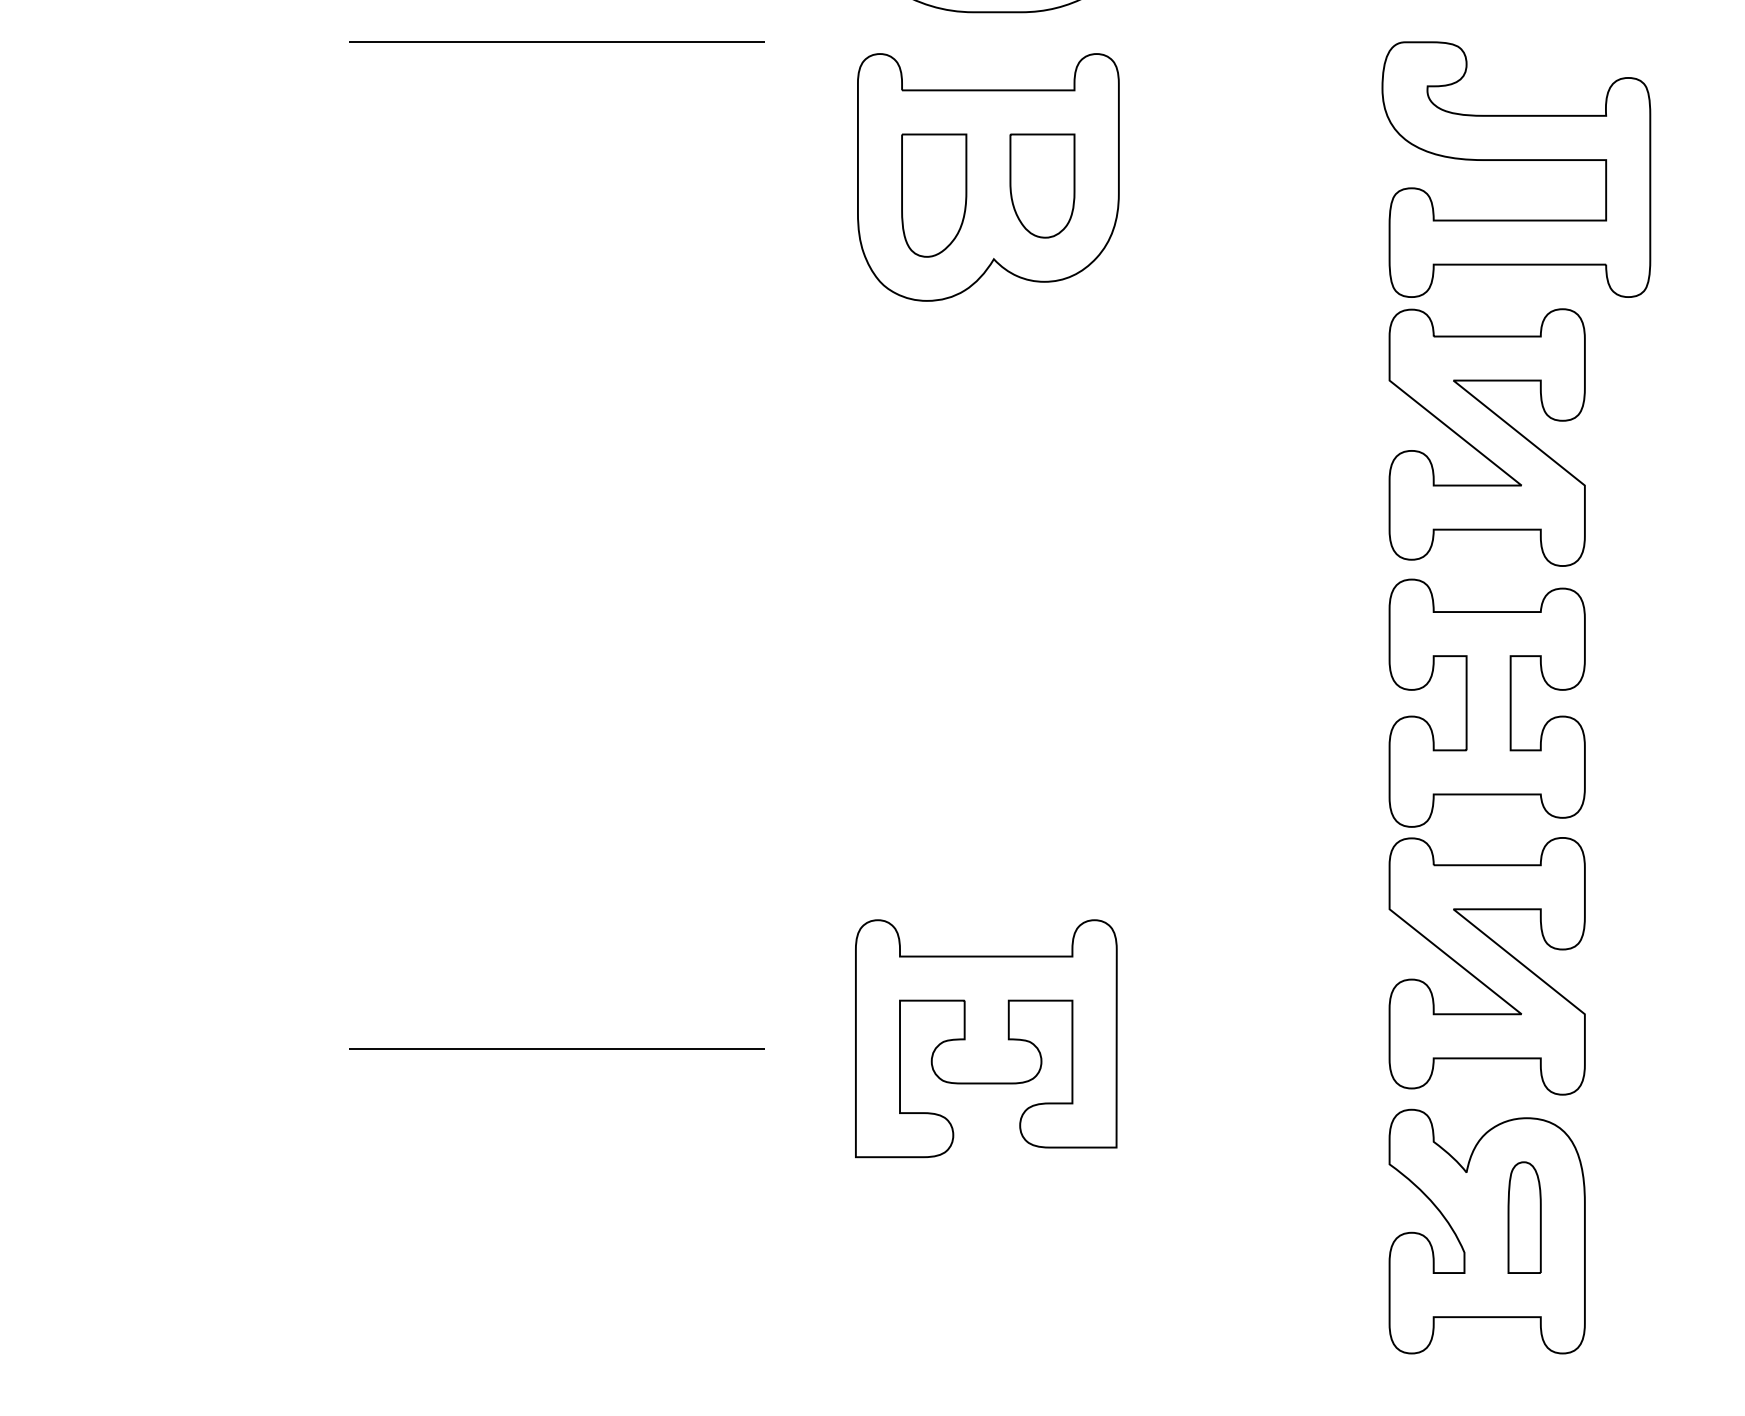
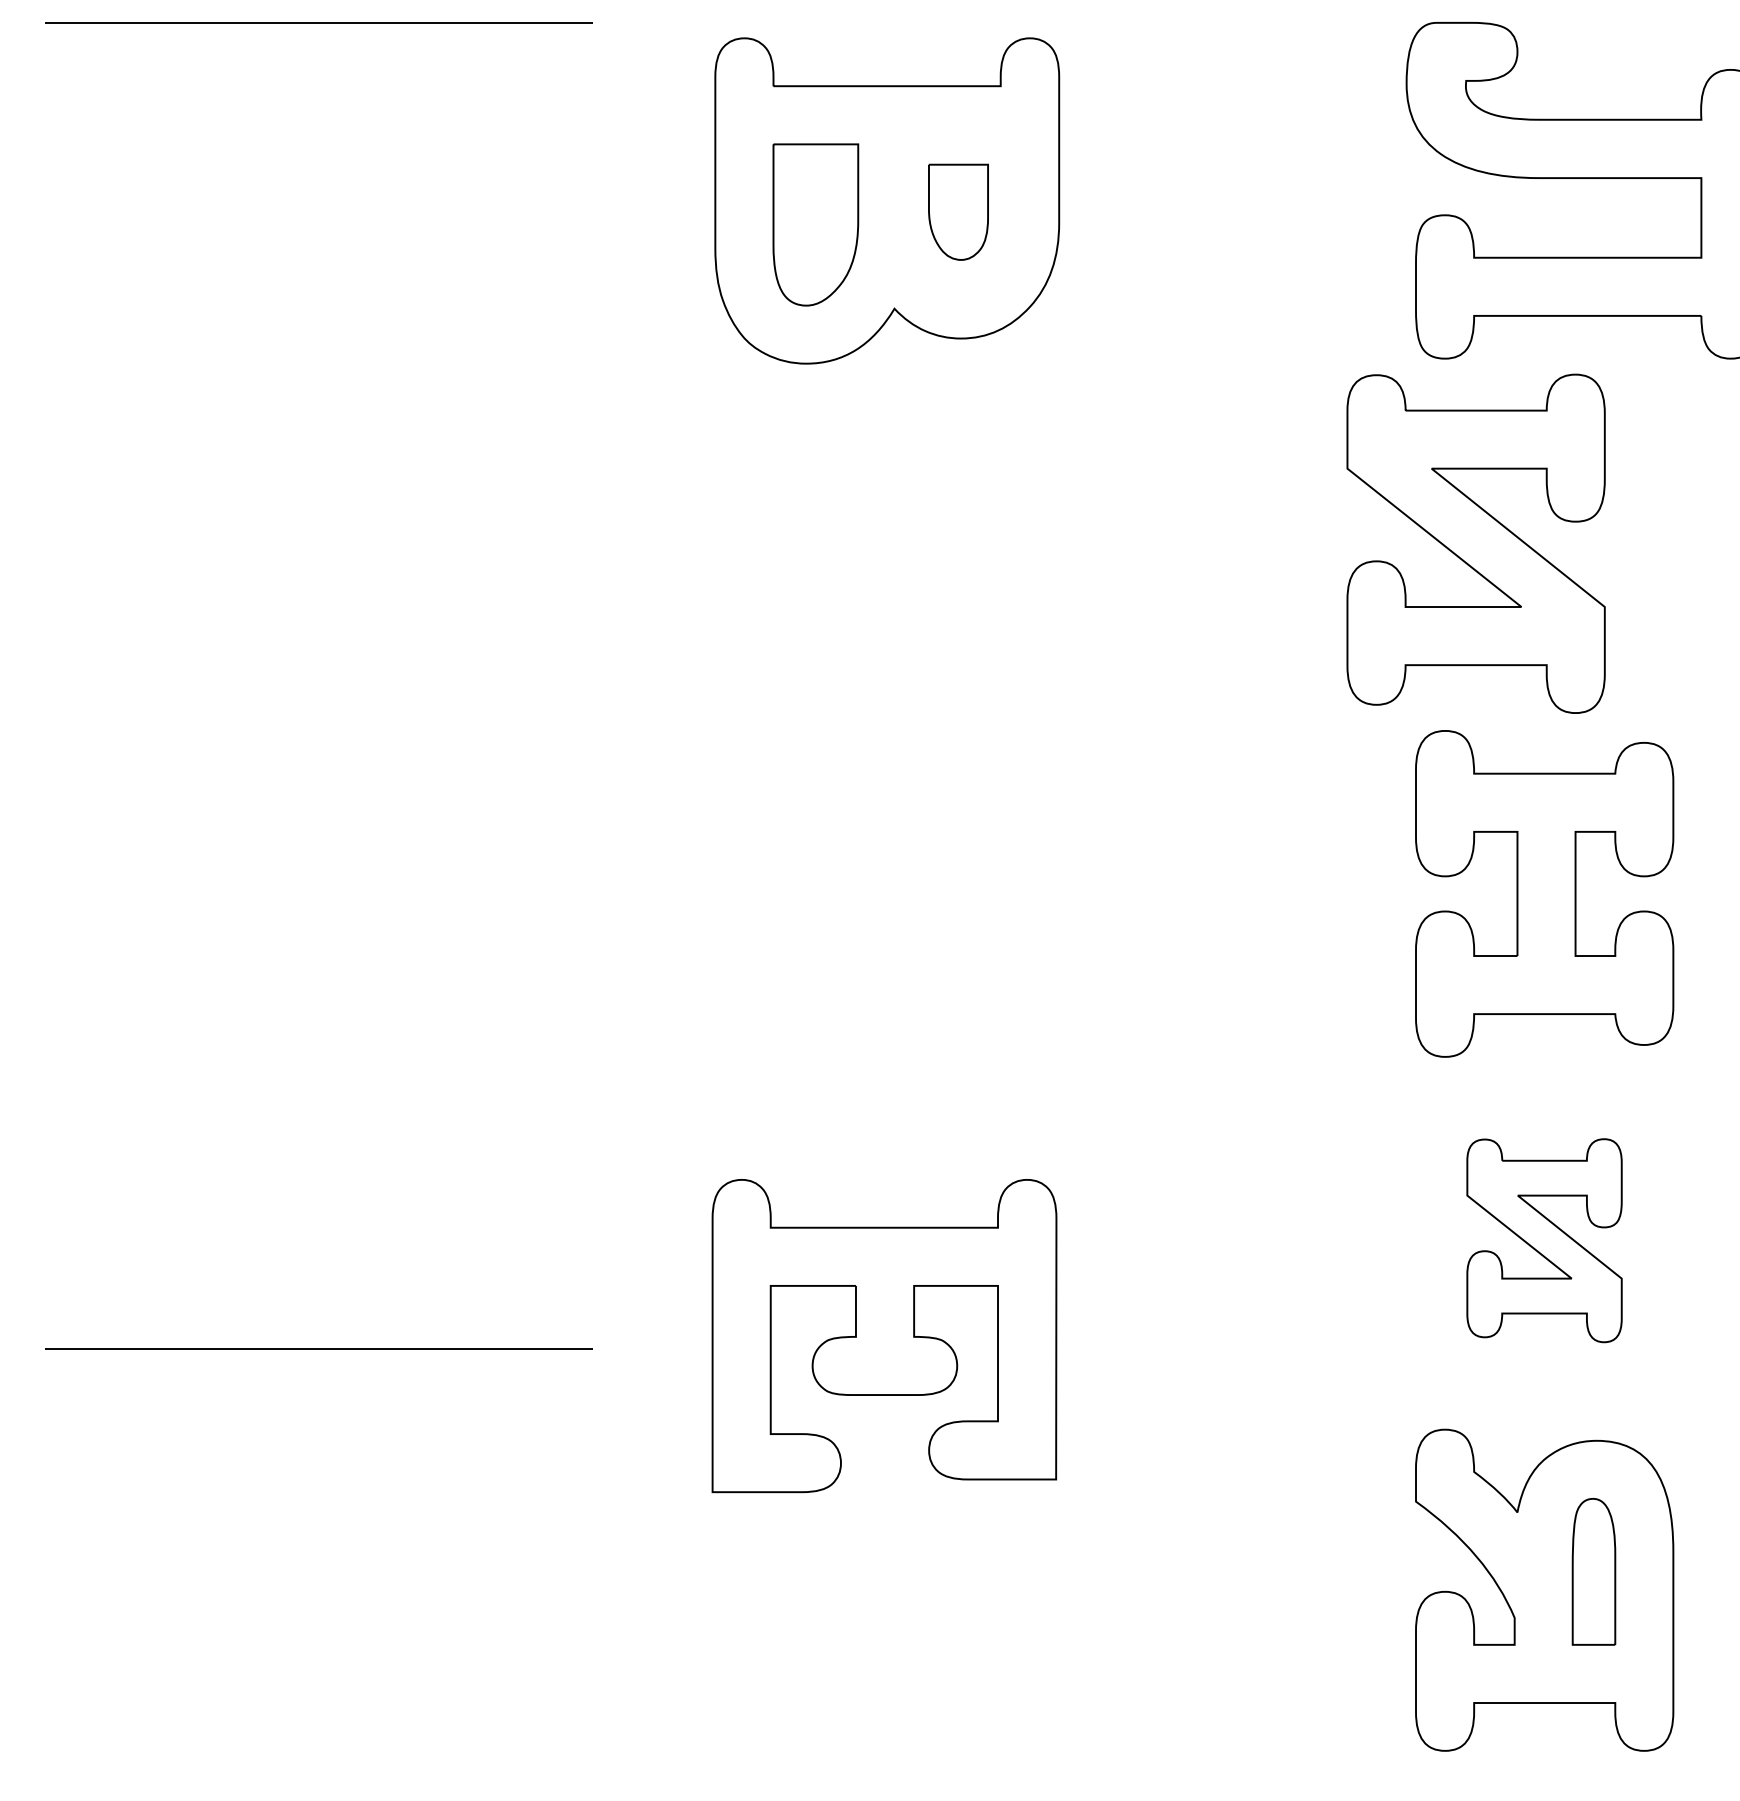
part: (1042, 185) -> (958, 211), size x0.7
part: (1486, 437) -> (1475, 543), moved
part: (1486, 966) -> (1543, 1240), size x0.6

